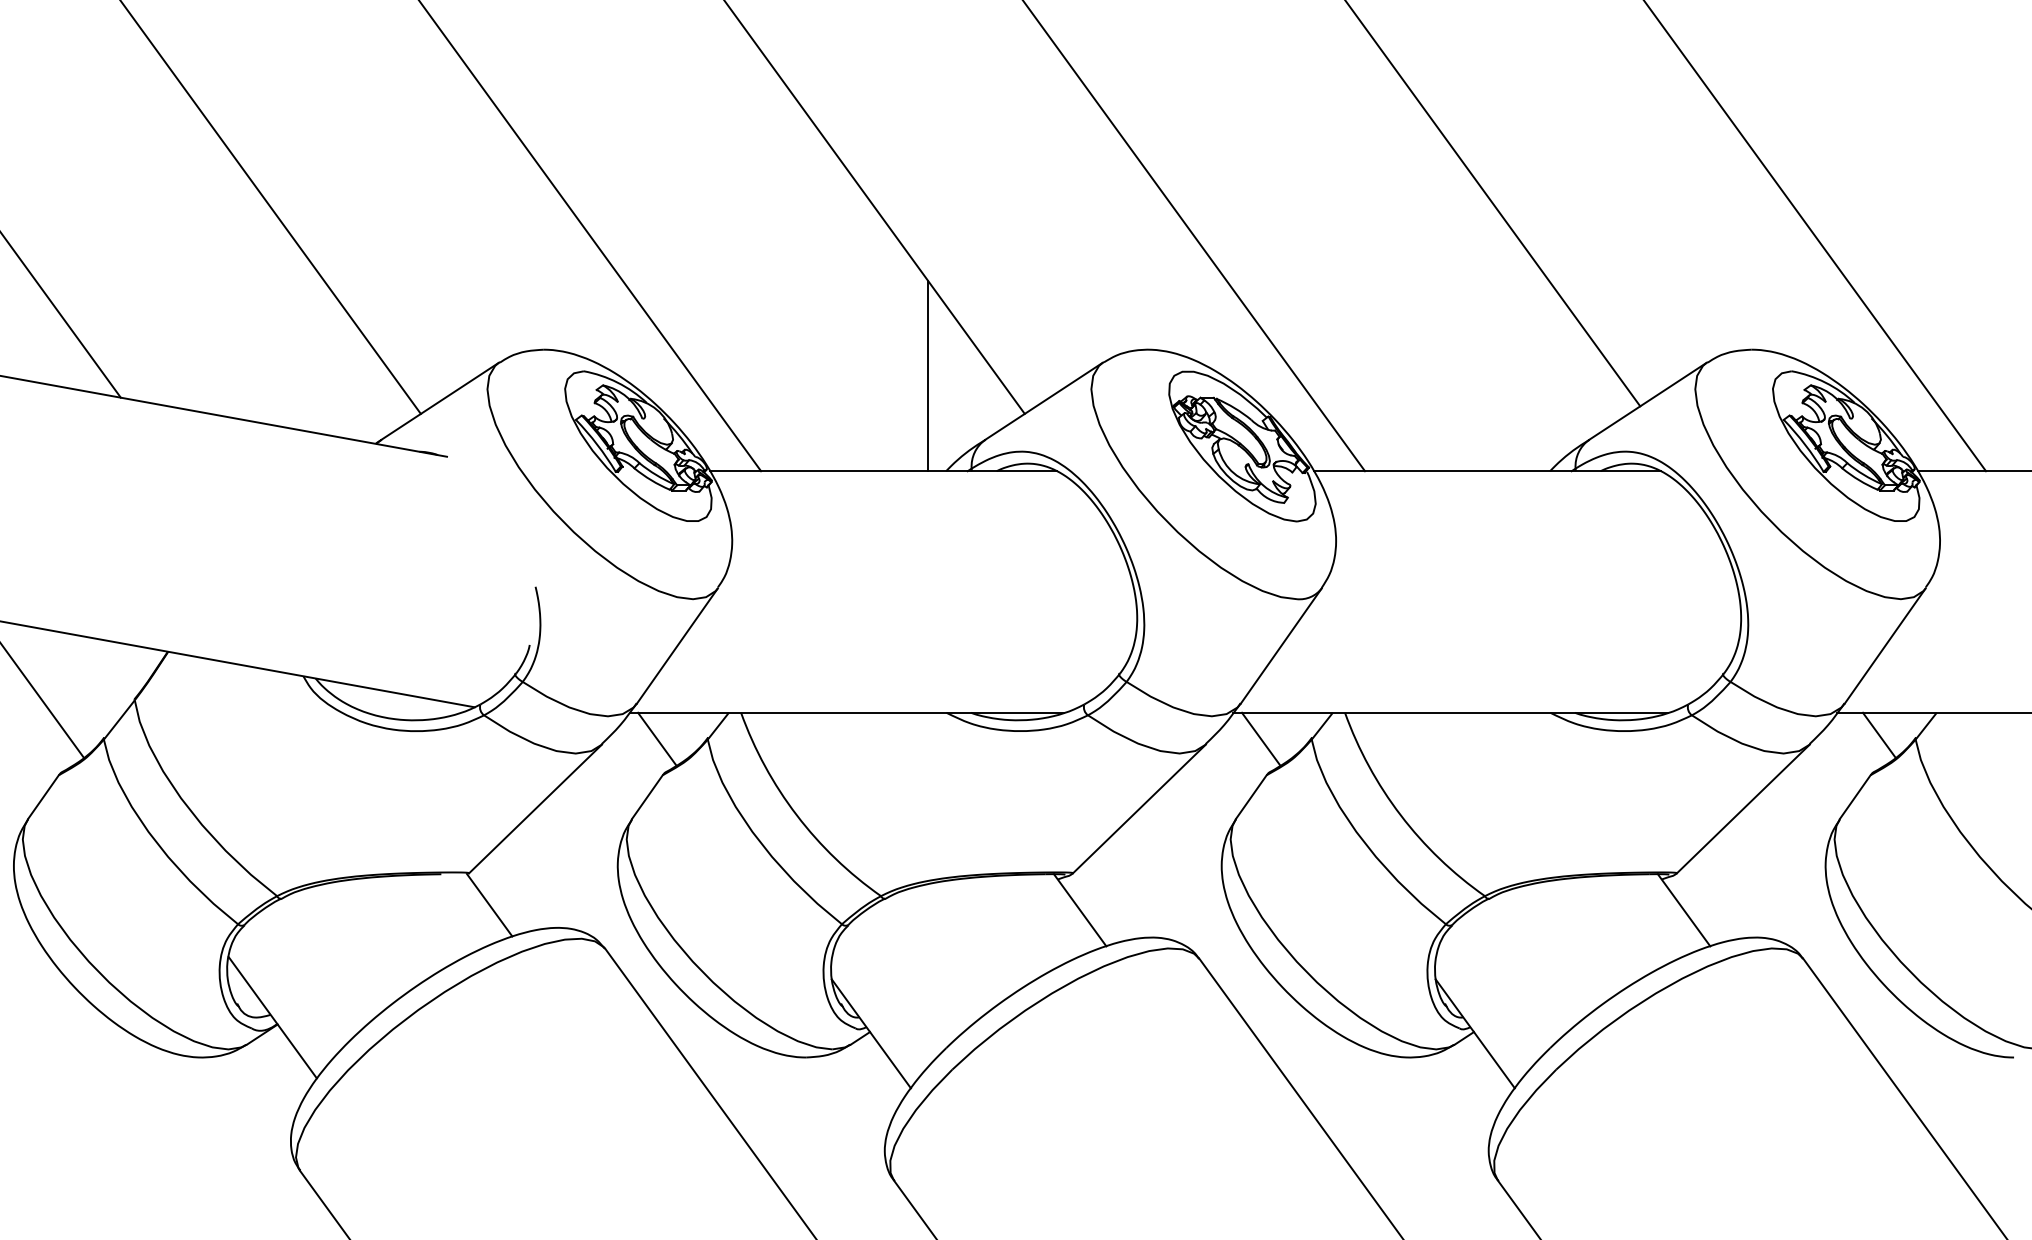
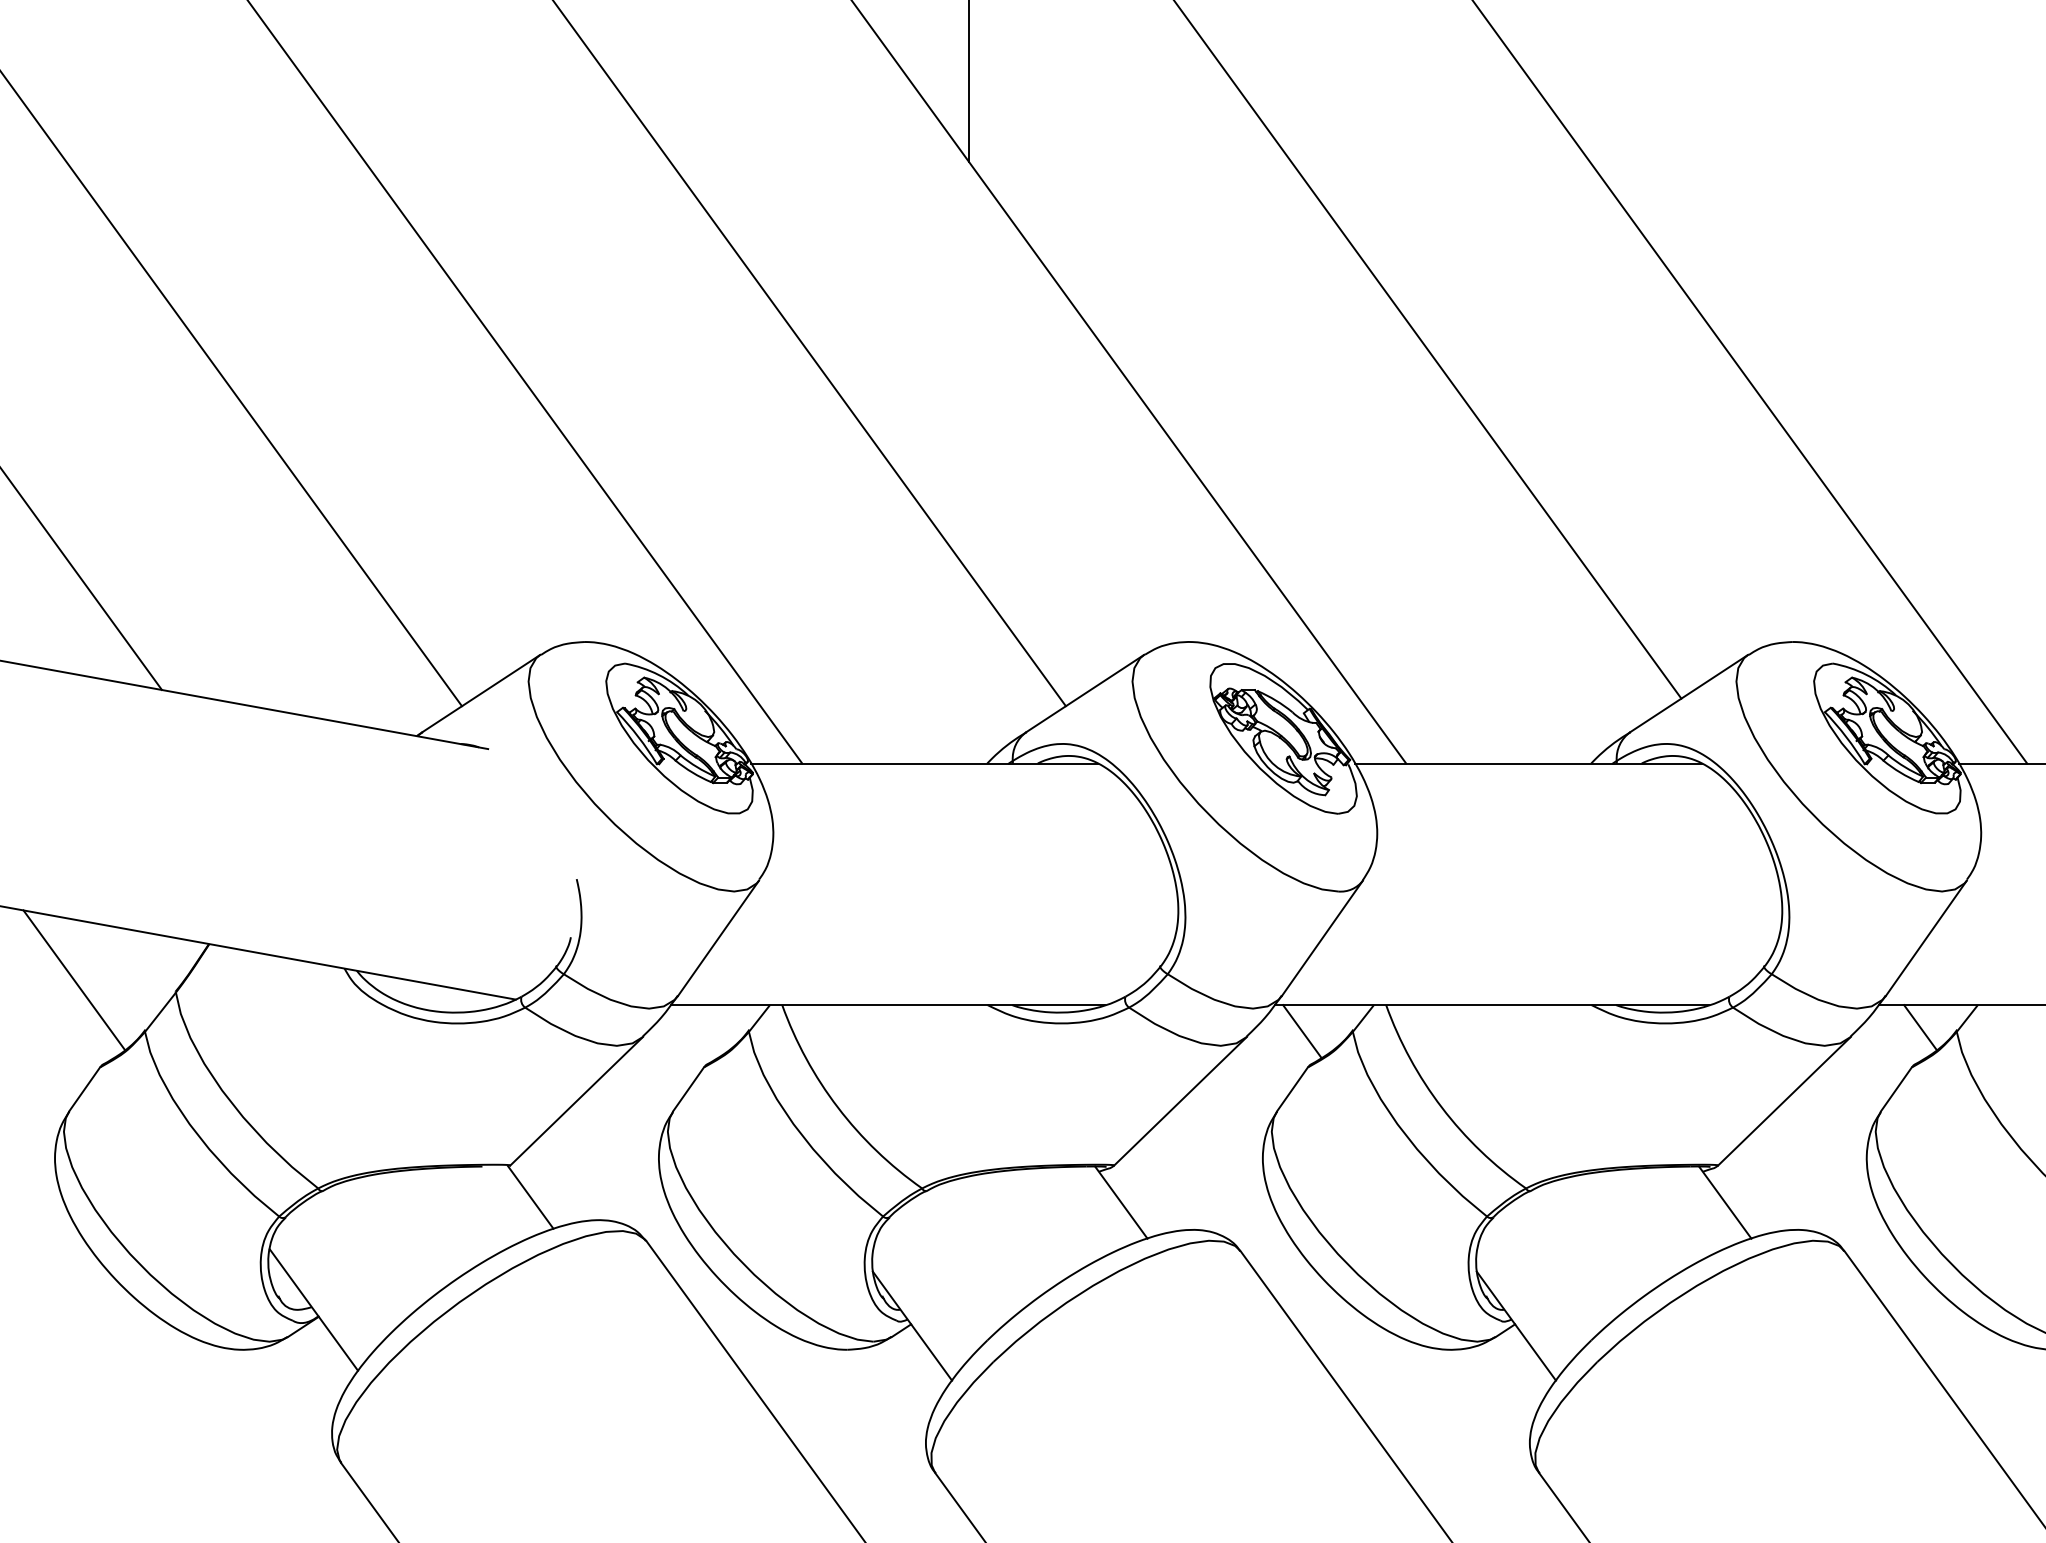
line: (928, 376) -> (969, 668), removed
line: (657, 739) -> (698, 1031), removed

